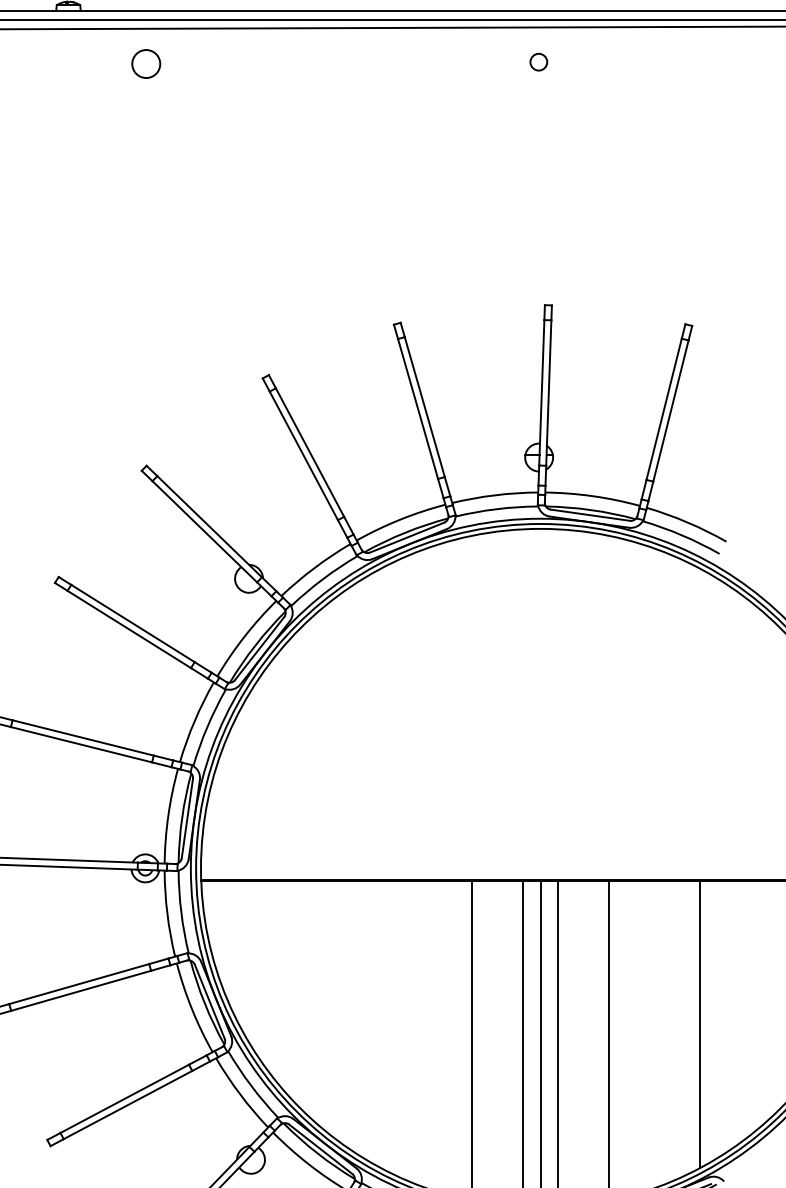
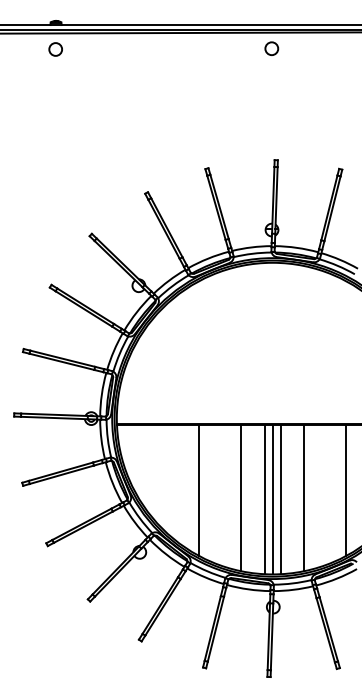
circle: (537, 61) -> (271, 48), size x1.67
circle: (145, 64) -> (55, 49), moved
line: (381, 1025) -> (199, 490), added

